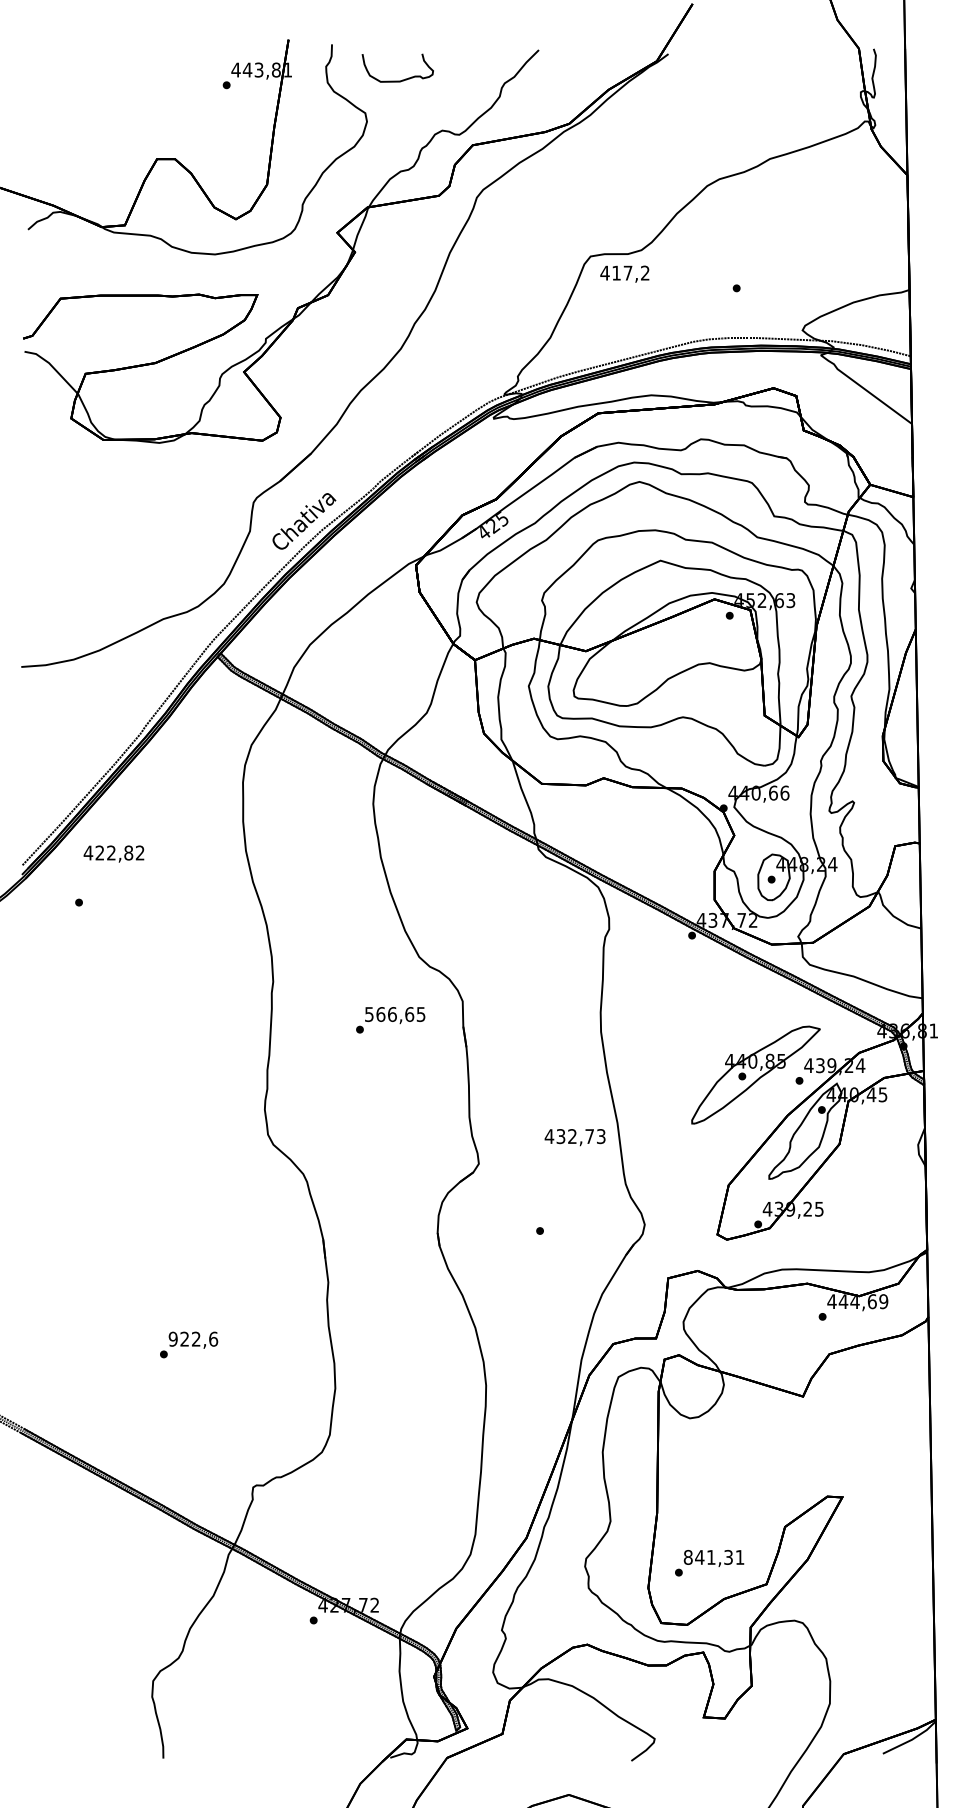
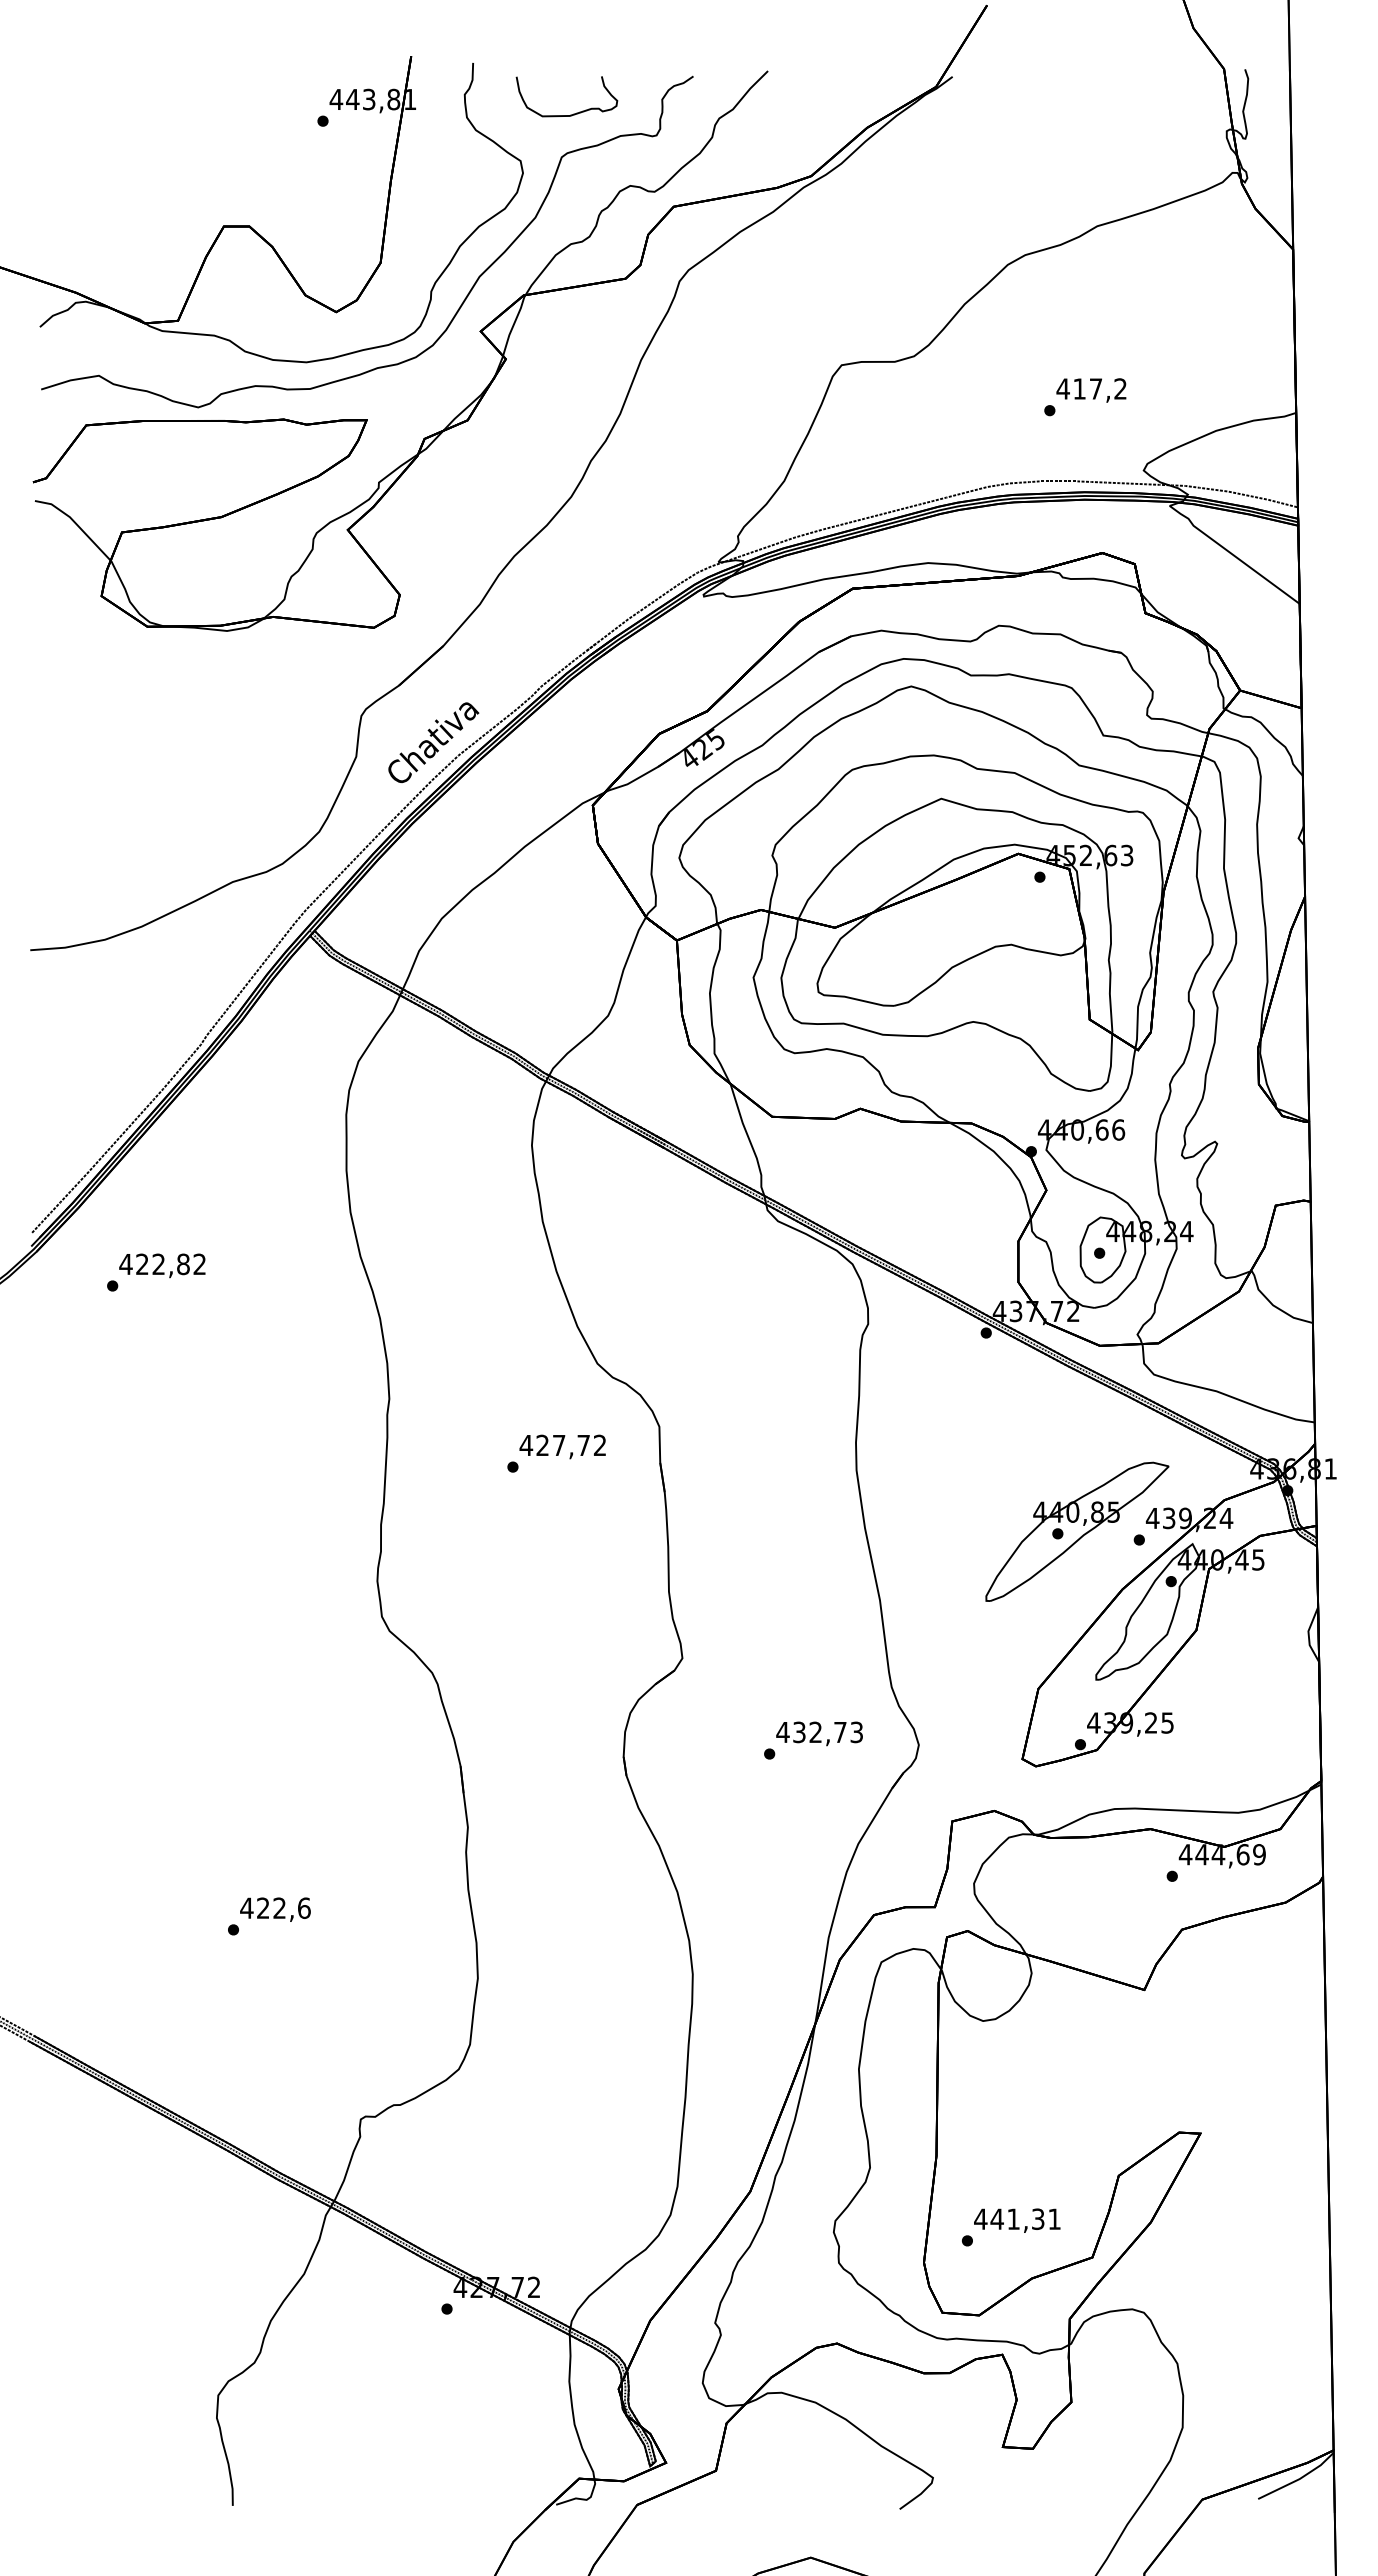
part: (324, 211) -> (462, 301), added
text: (624, 274) -> (1091, 390), moved
text: (114, 853) -> (162, 1265), moved
text: (394, 1014) -> (562, 1445), 566,65 -> 427,72
text: (575, 1137) -> (819, 1733), moved
text: (172, 1339) -> (246, 1908), 922,6 -> 422,6
text: (688, 1556) -> (980, 2218), 841,31 -> 441,31

